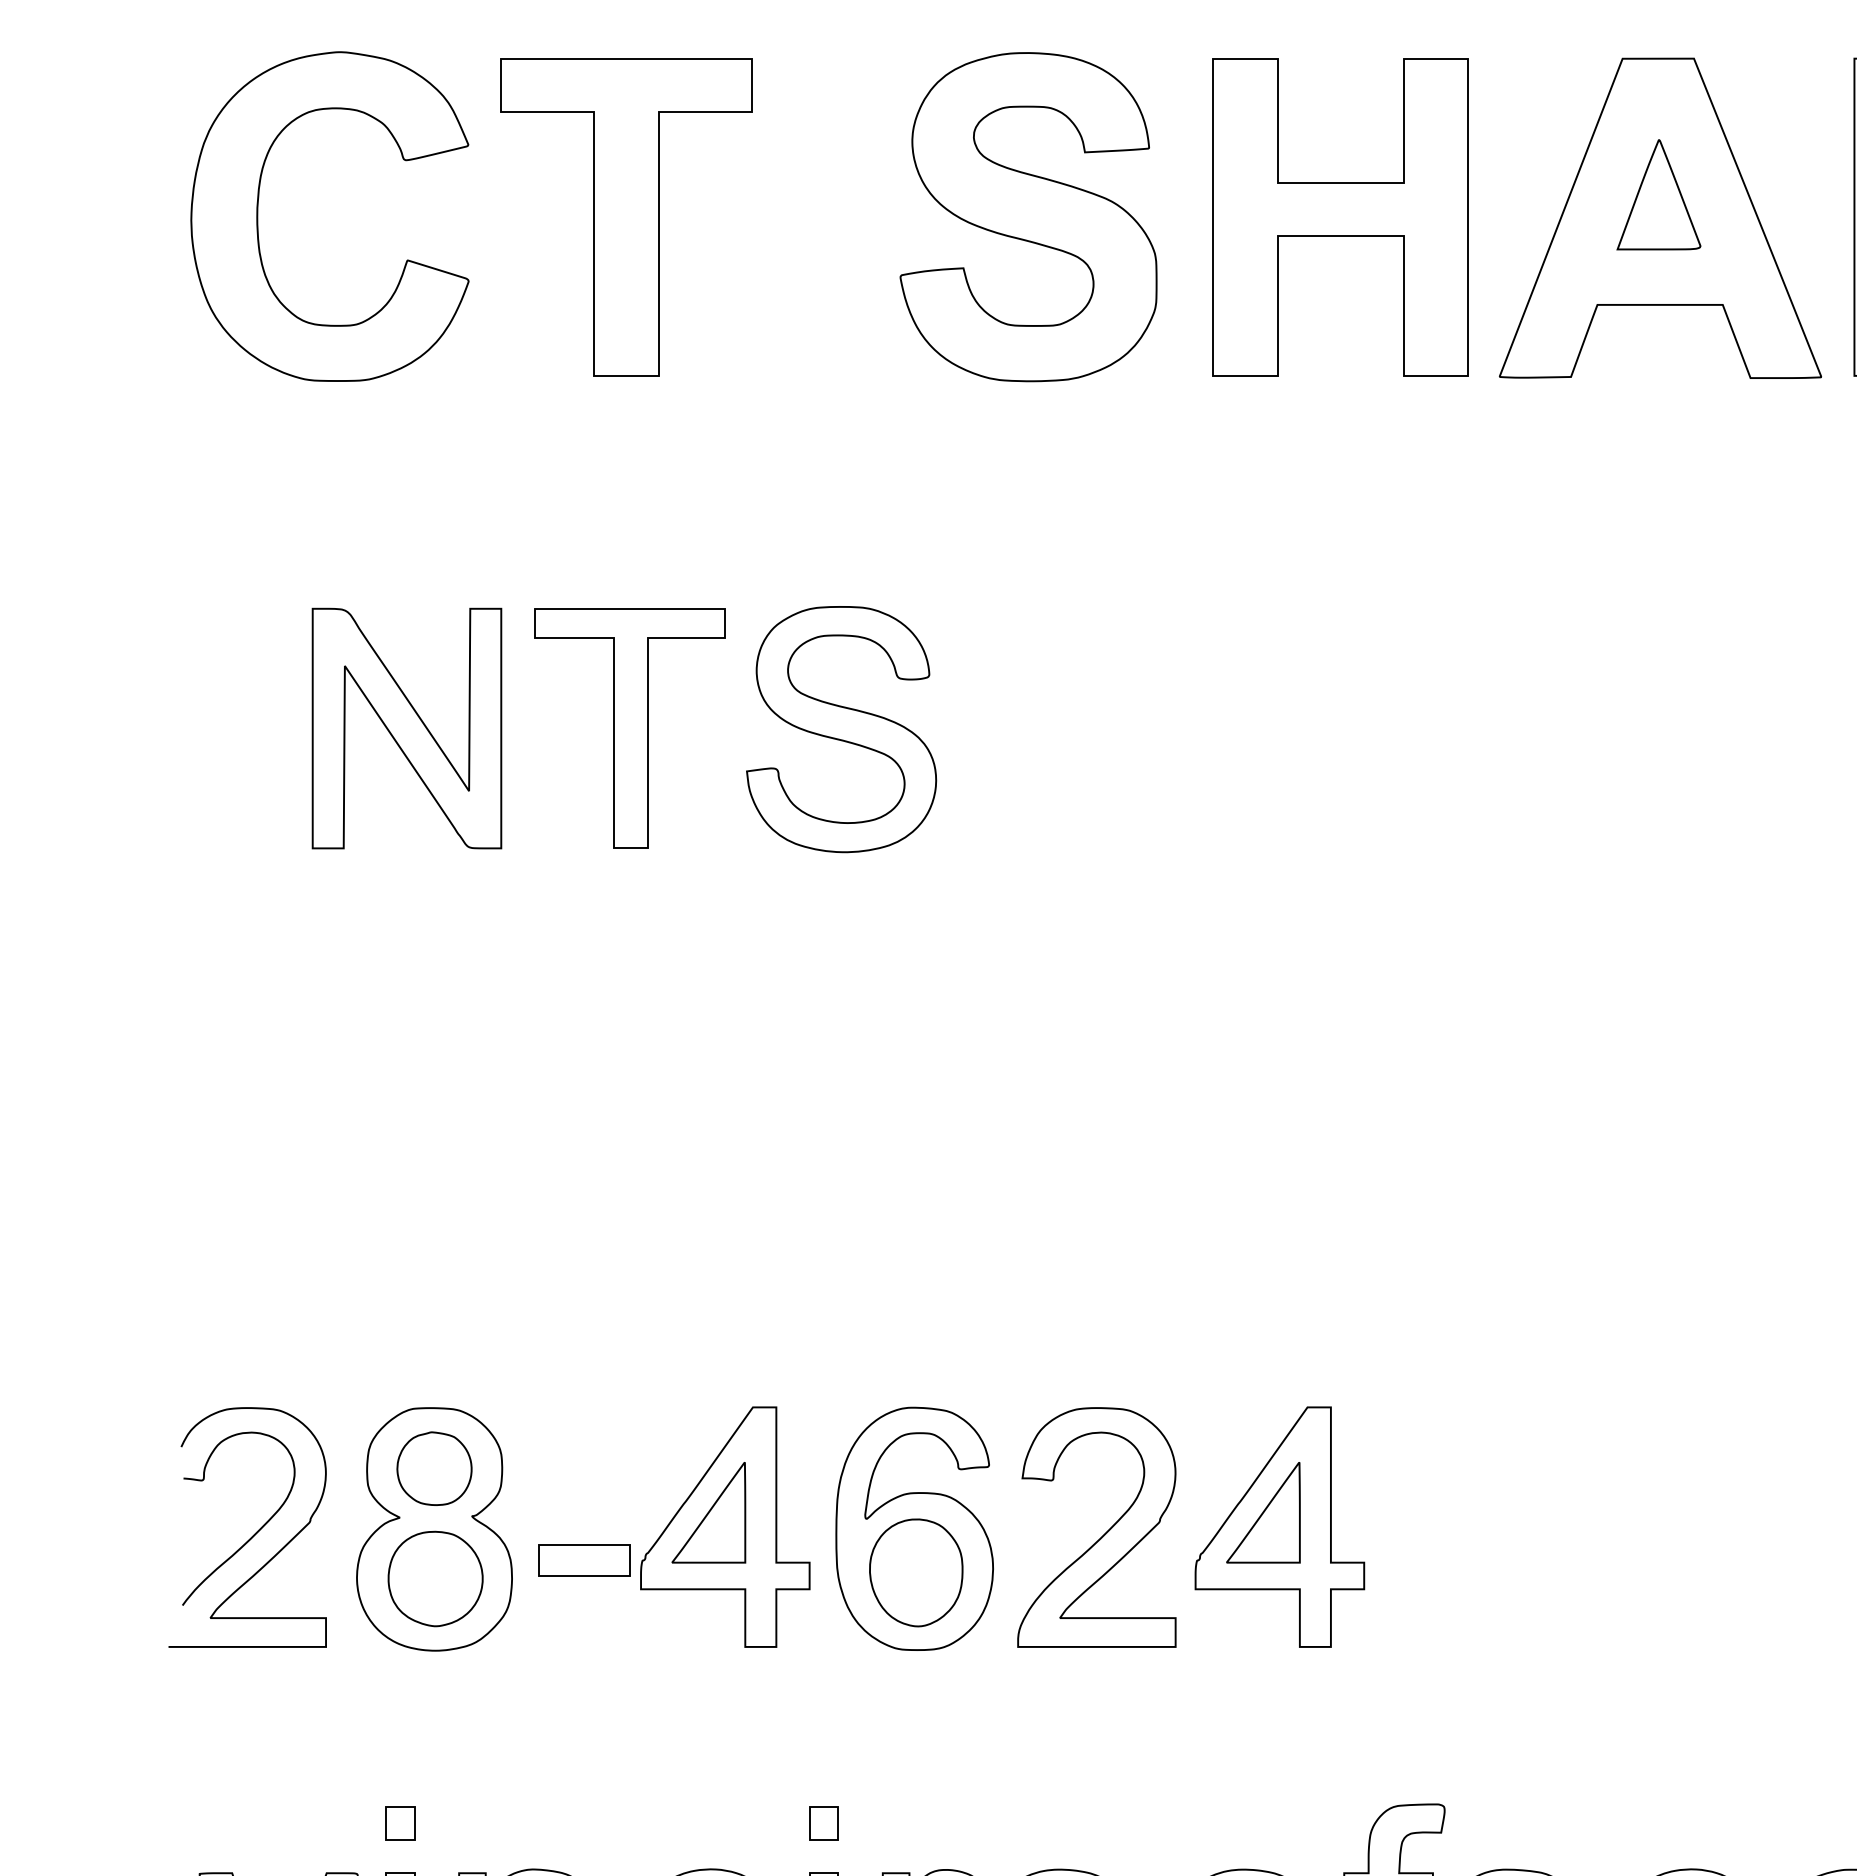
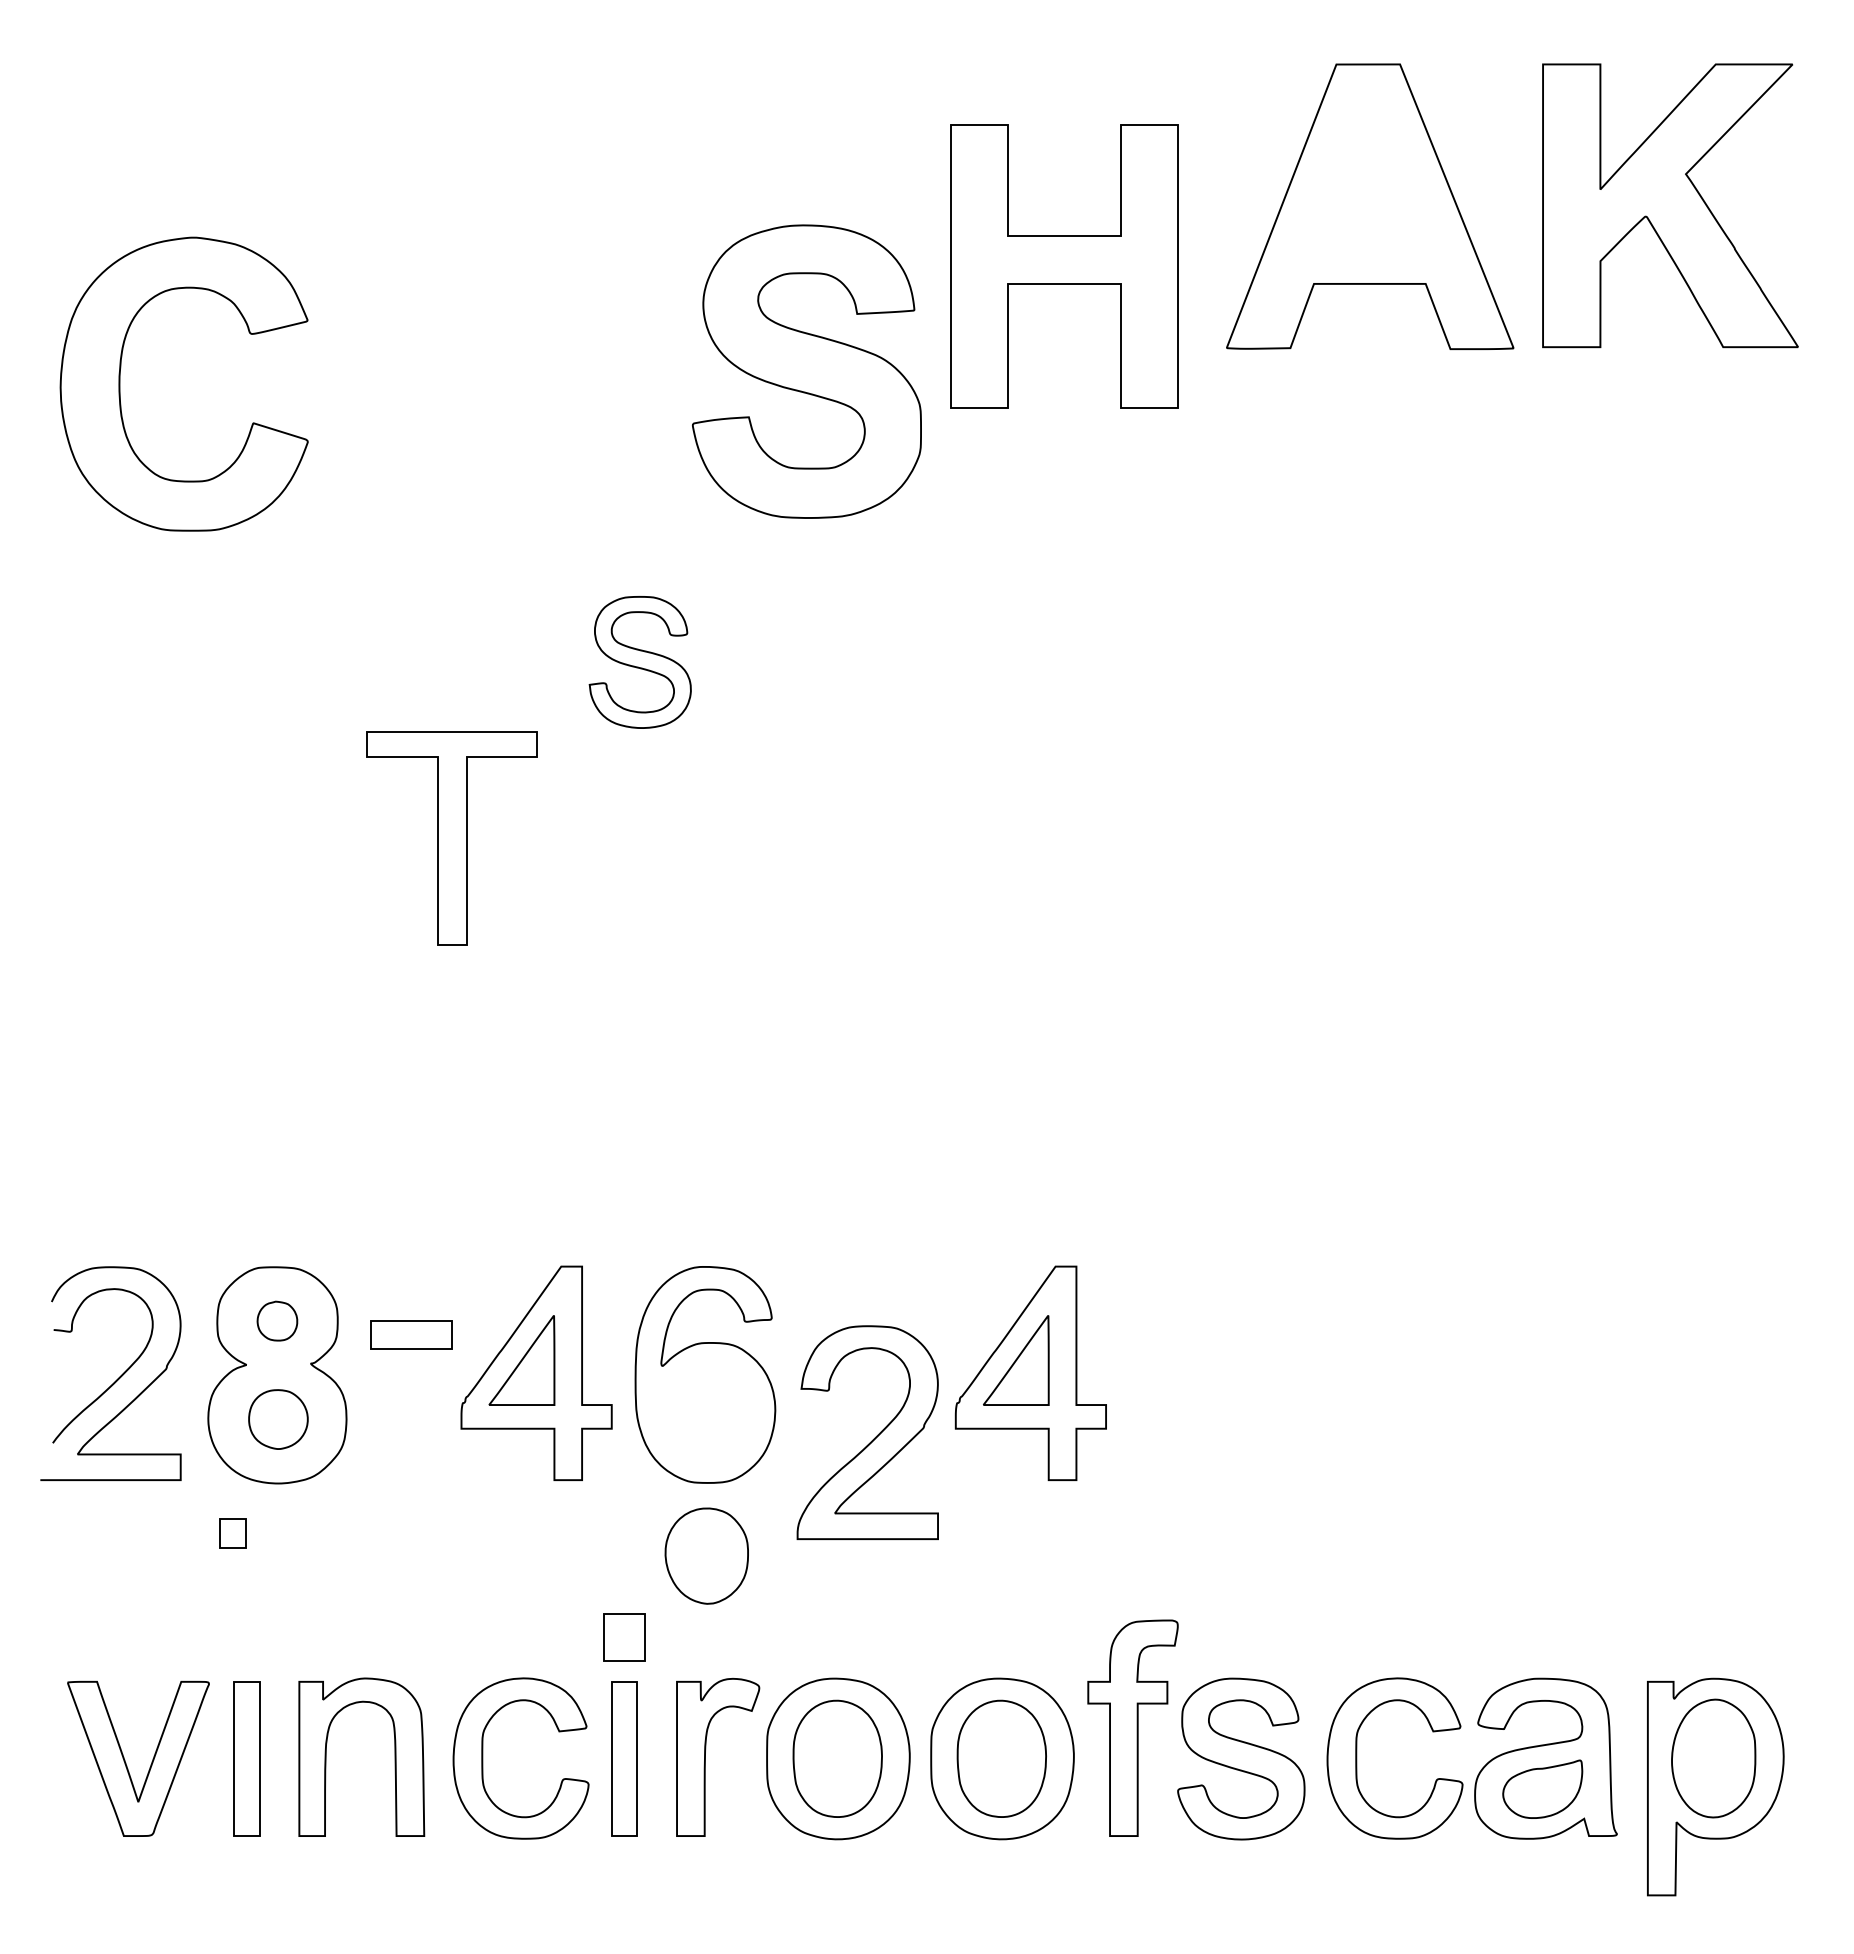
part: (1658, 194) -> (1368, 185), removed
part: (258, 215) -> (120, 383), moved
part: (626, 216) -> (448, 205), removed
part: (1028, 216) -> (806, 371), moved
part: (1341, 216) -> (1064, 266), moved
part: (406, 728) -> (252, 661), removed
part: (629, 728) -> (451, 838), moved
part: (841, 729) -> (640, 662), size x0.6
part: (434, 1467) -> (277, 1320), size x0.6
part: (1103, 1534) -> (873, 1438), moved
part: (584, 1559) -> (411, 1334), moved
part: (915, 1572) -> (706, 1555), moved
part: (435, 1578) -> (278, 1419), size x0.7
part: (399, 1823) -> (232, 1533), moved
part: (823, 1823) -> (624, 1637), size x1.6

